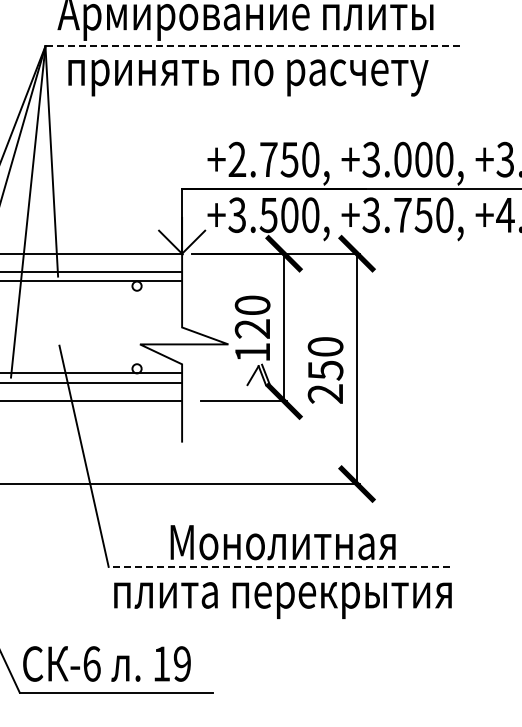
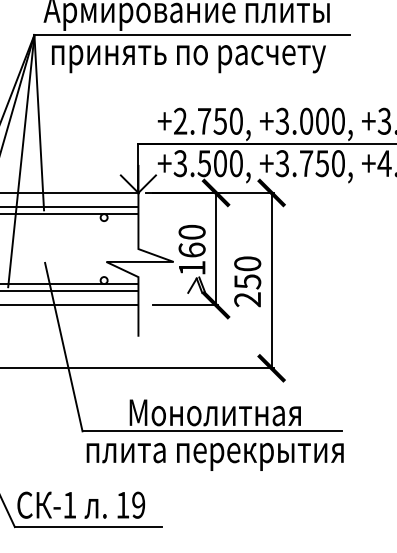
line: (252, 46) -> (192, 35), dashed -> solid
text: (252, 328) -> (192, 249), 120 -> 160
line: (278, 566) -> (211, 431), dashed -> solid
text: (91, 663) -> (69, 504), -6 -> -1

